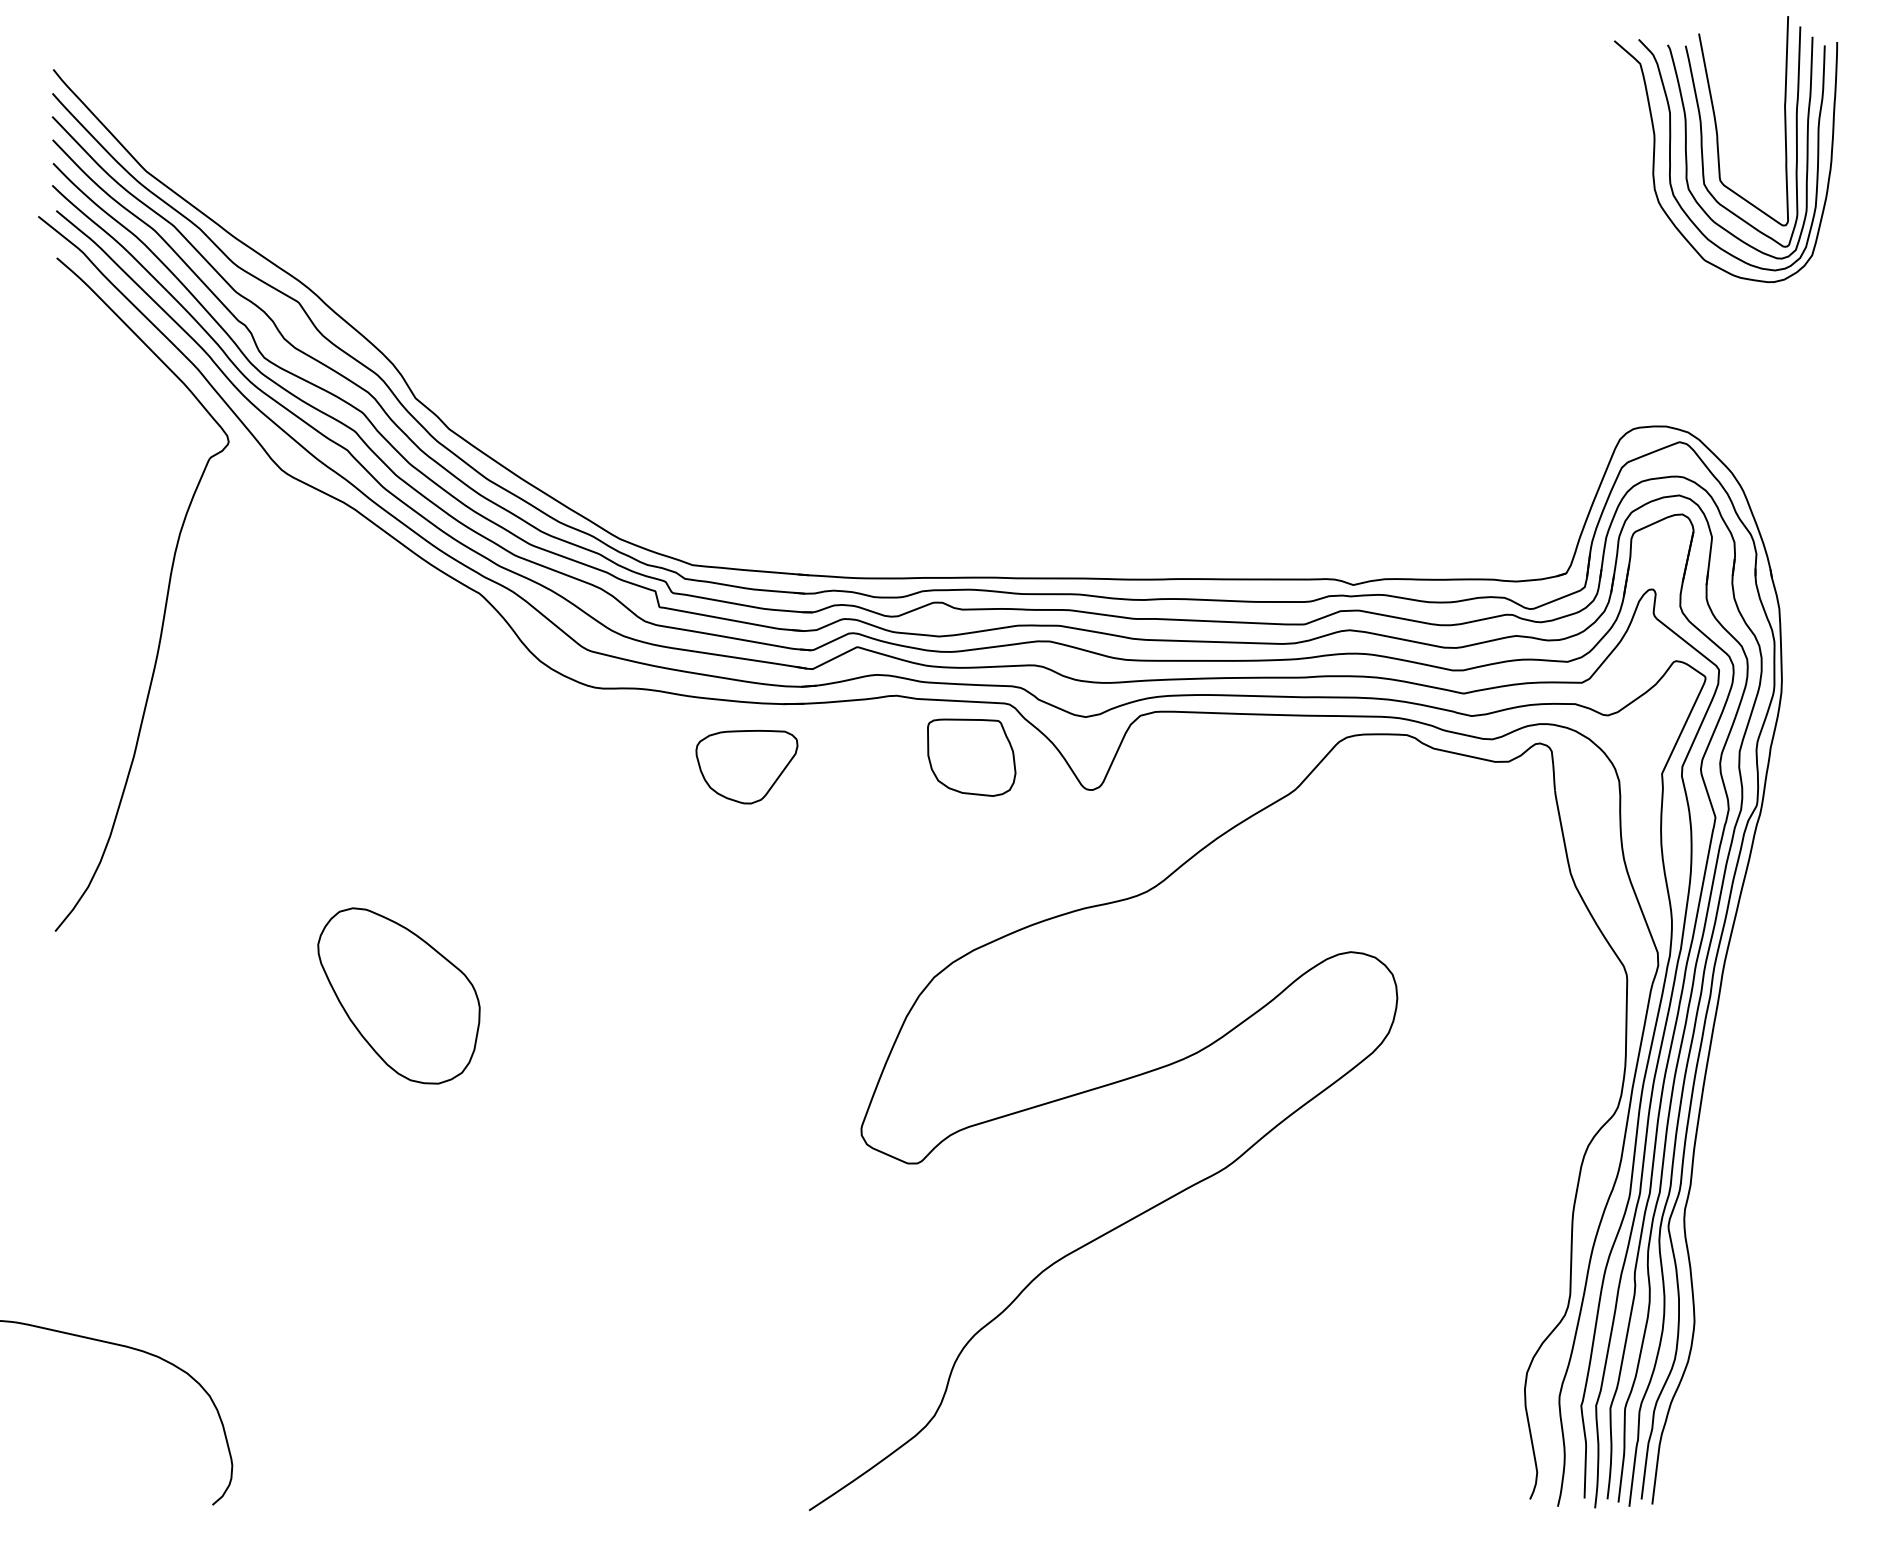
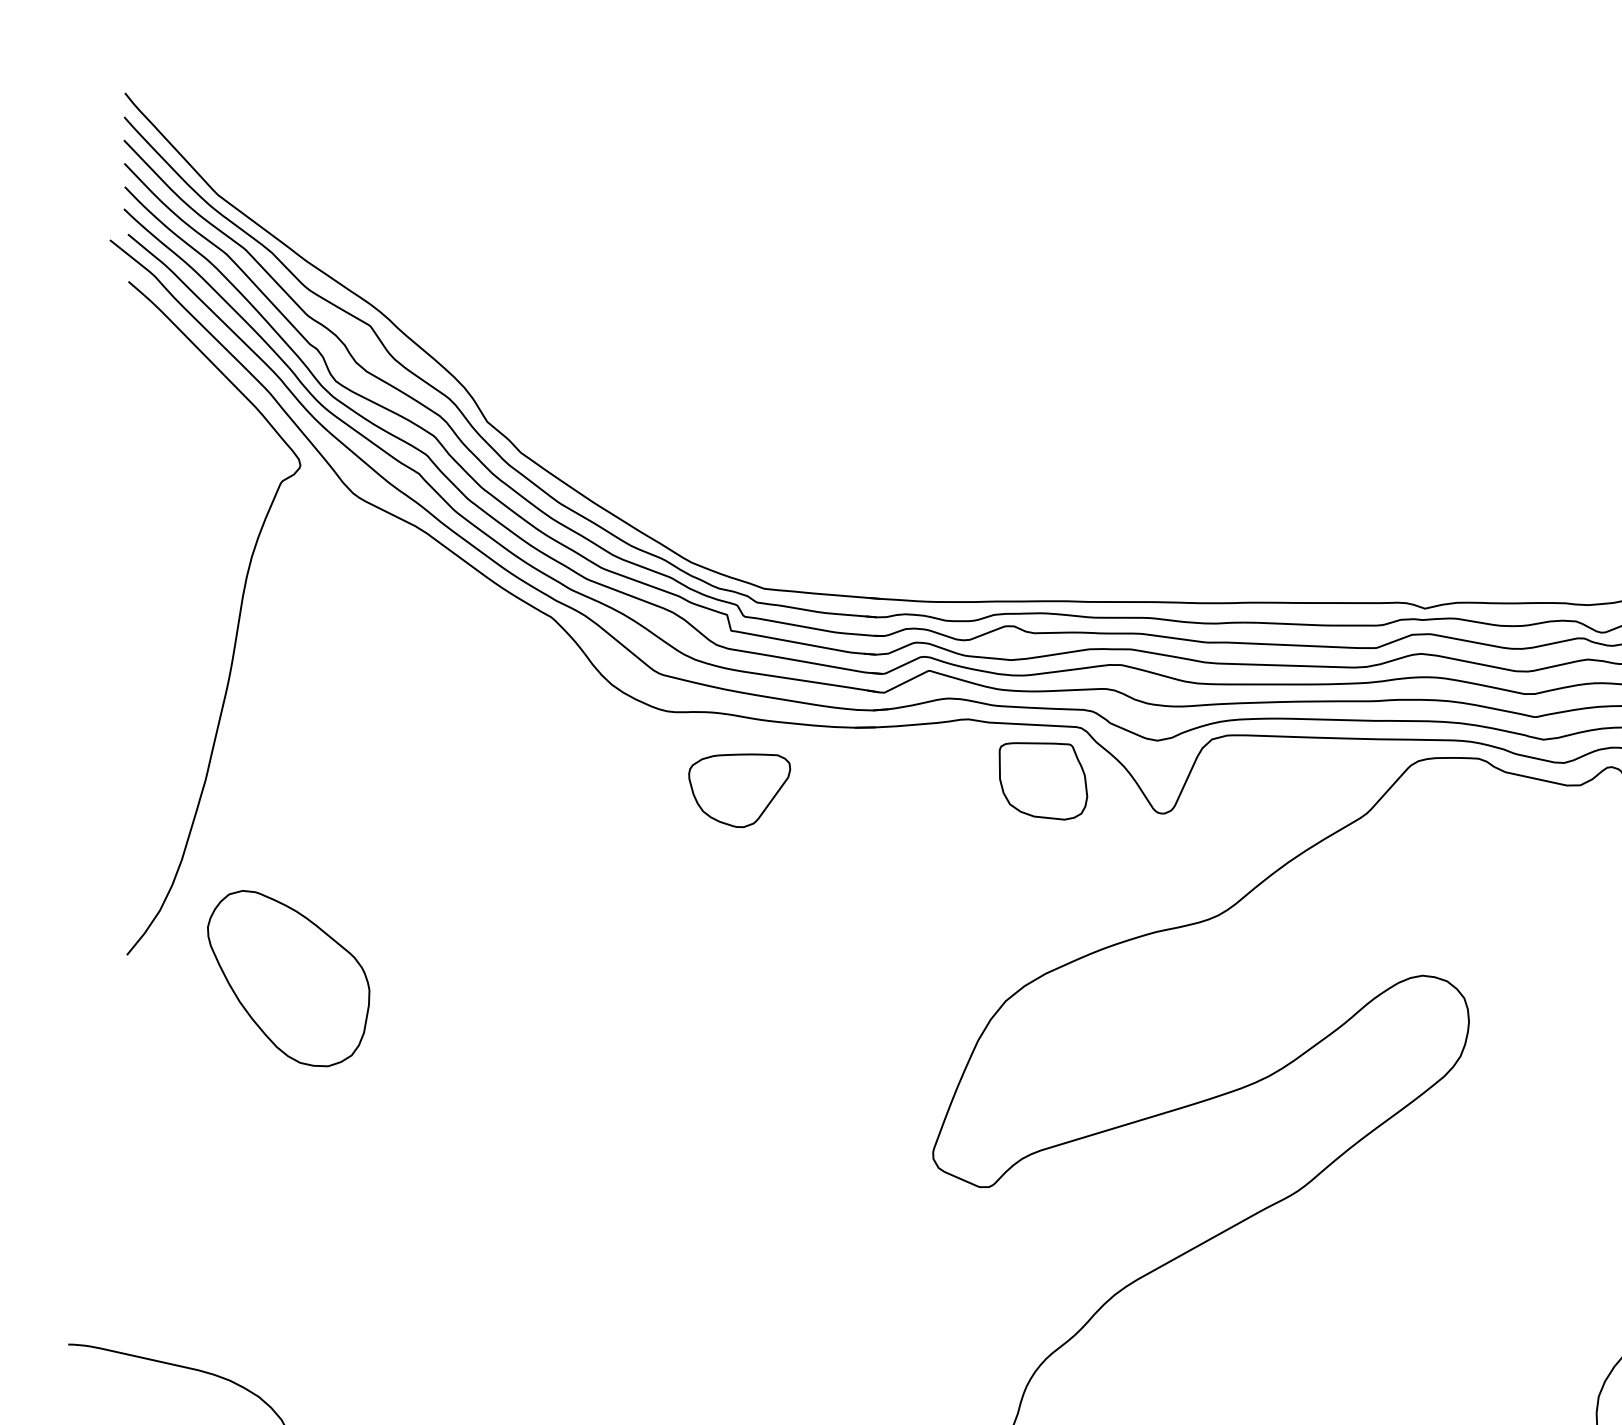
part: (746, 767) -> (739, 791), moved
part: (398, 995) -> (288, 978), moved

